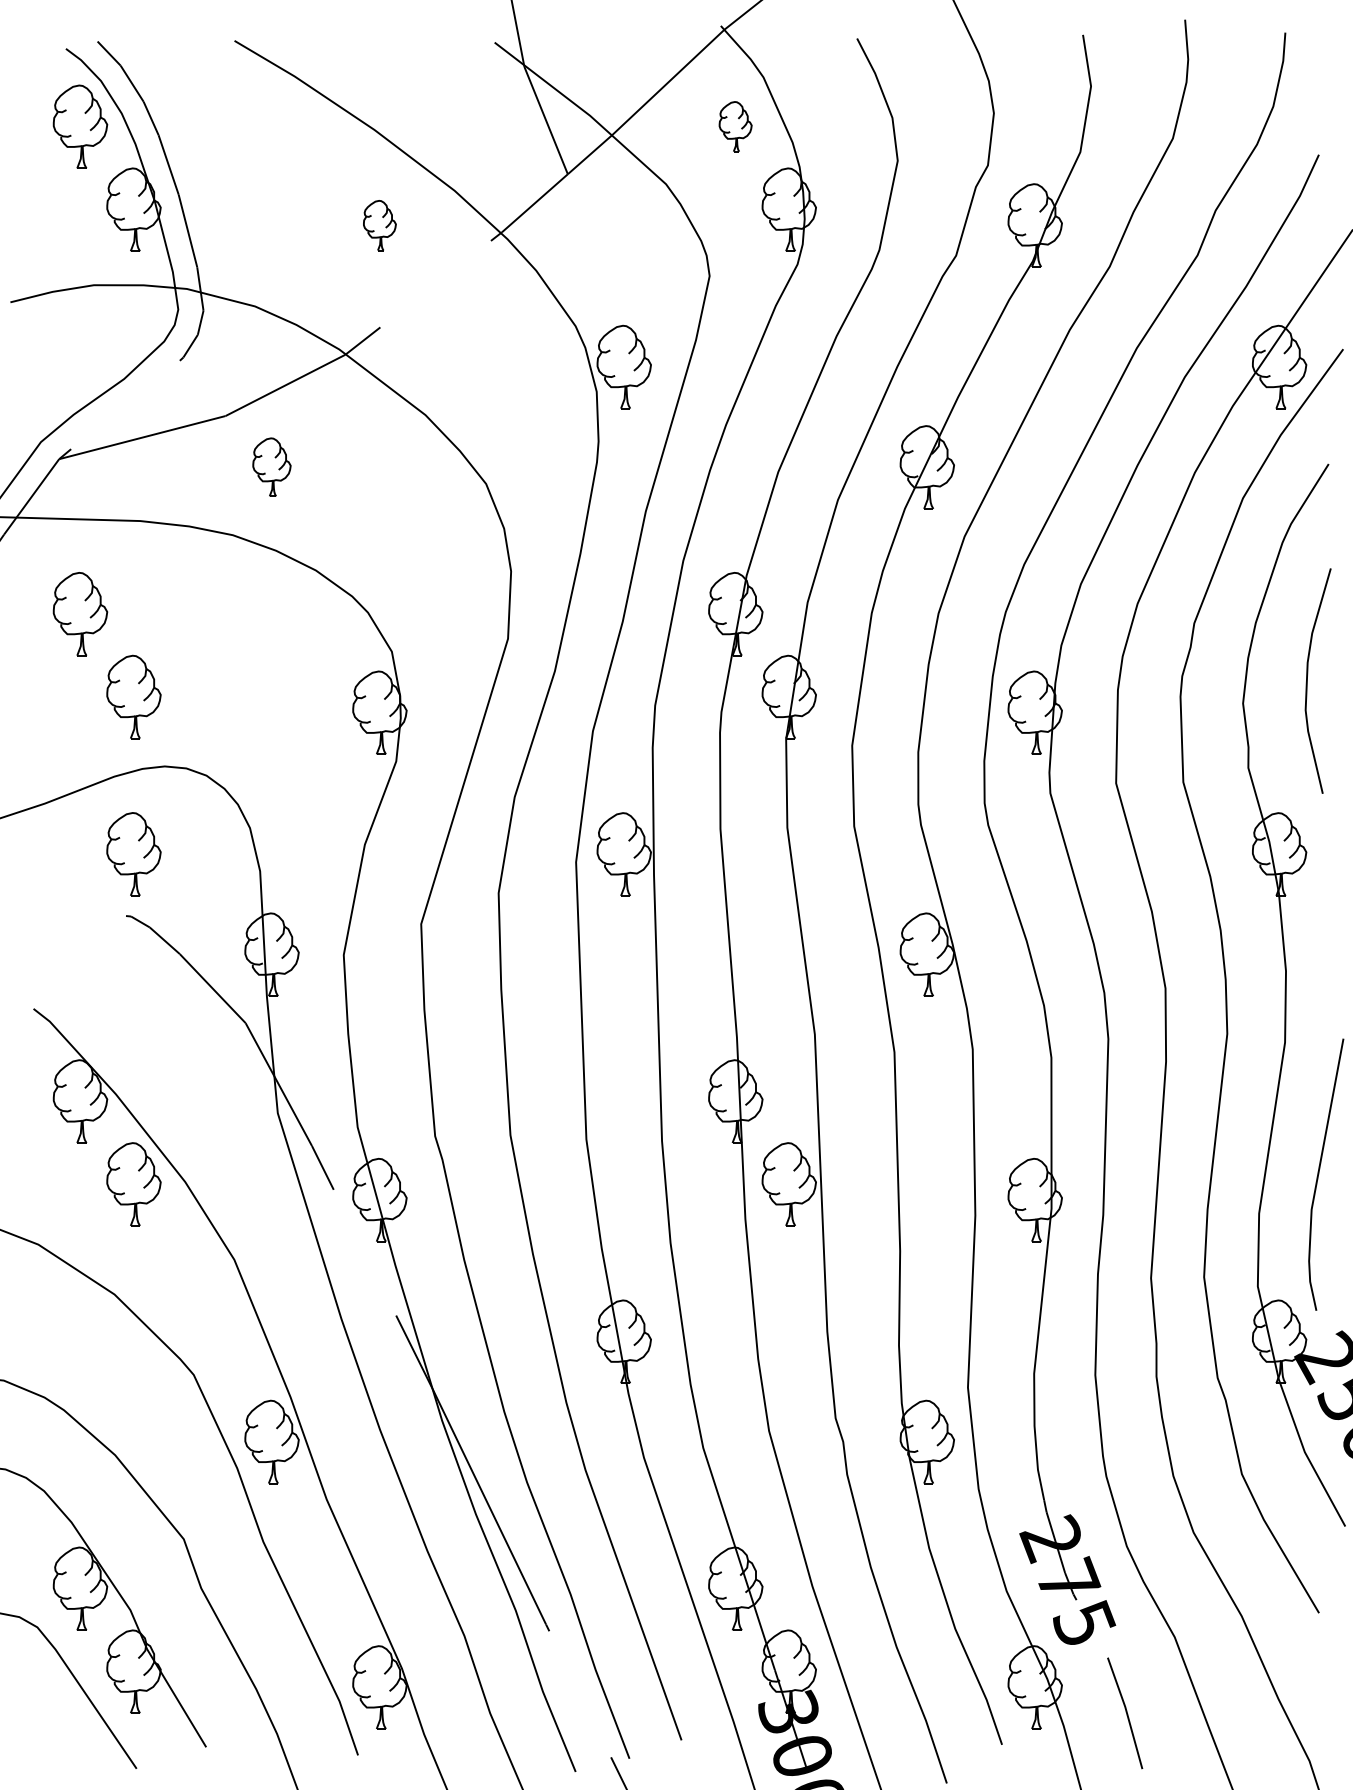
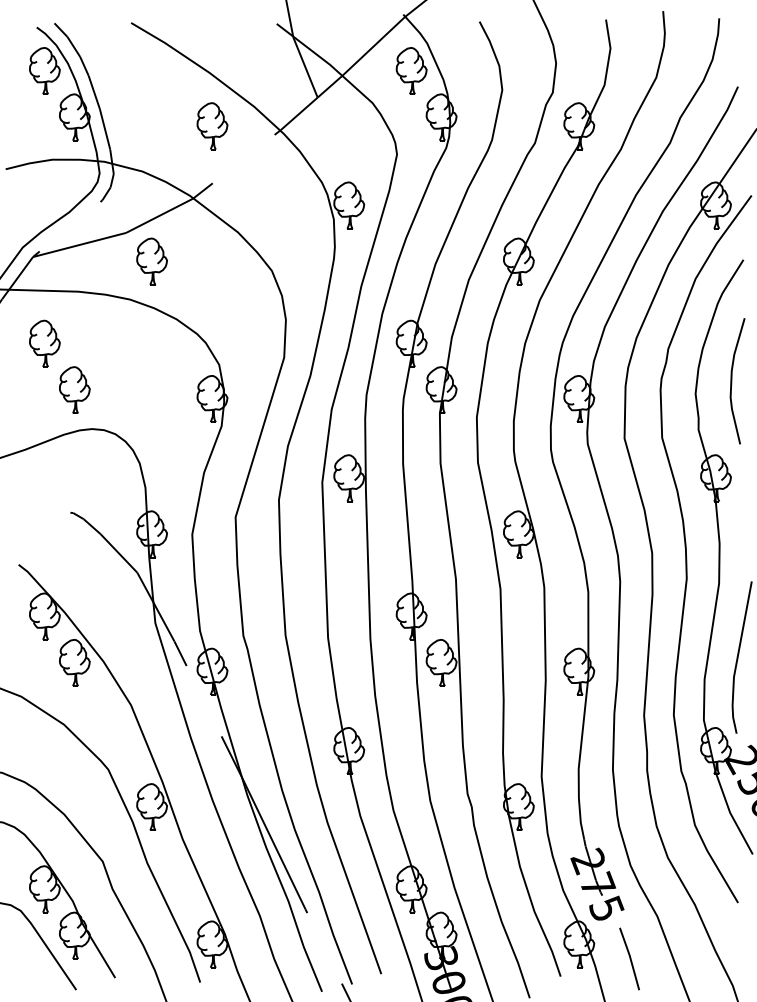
part: (735, 125) -> (411, 70), size x1.67
part: (379, 225) -> (212, 126), size x1.67
part: (270, 467) -> (151, 261), size x1.43
part: (133, 853) -> (74, 477), removed

